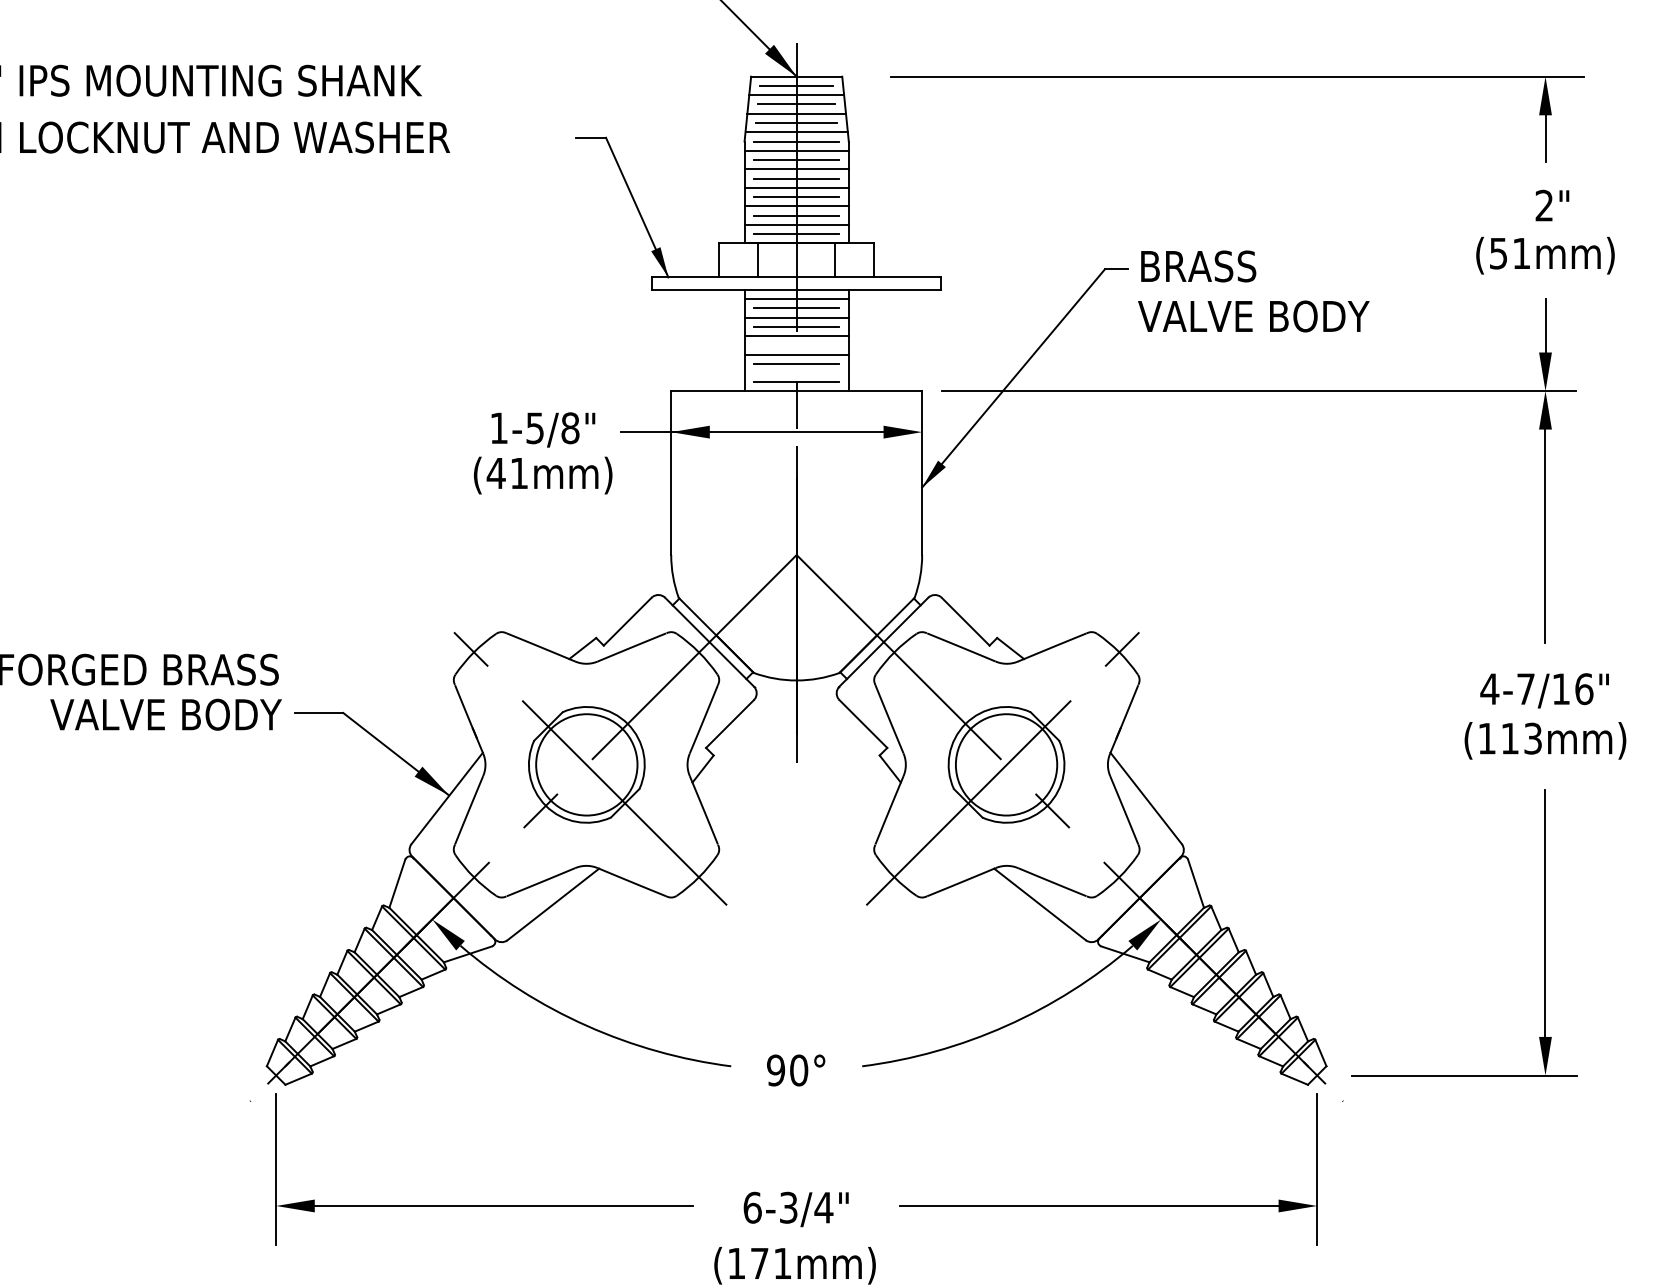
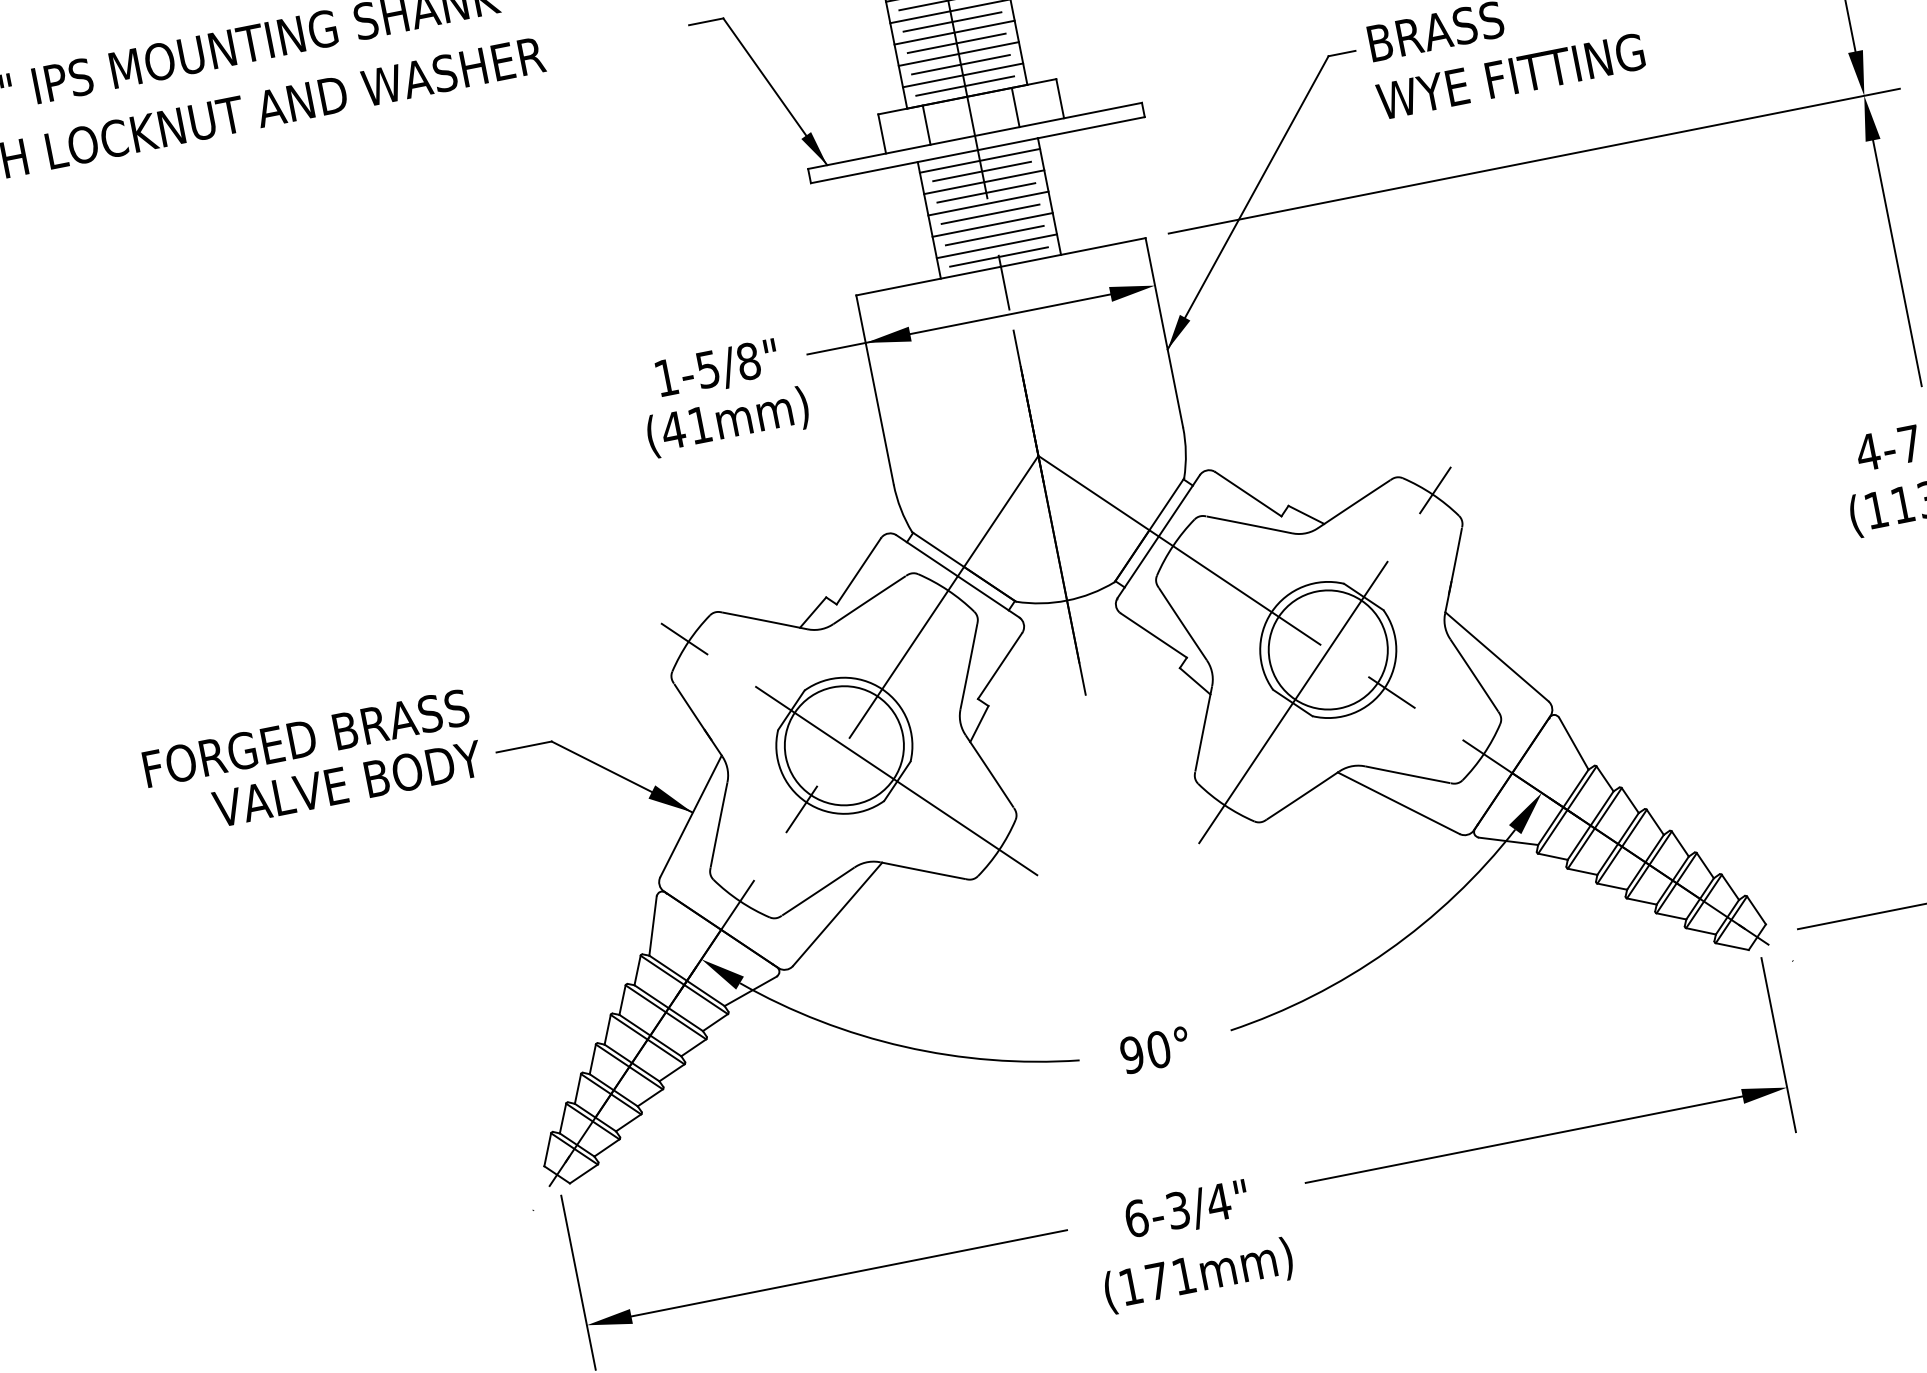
text: (1253, 316) -> (1510, 76), VALVE BODY -> WYE FITTING
line: (796, 345) -> (990, 214), added
line: (796, 373) -> (996, 246), added

